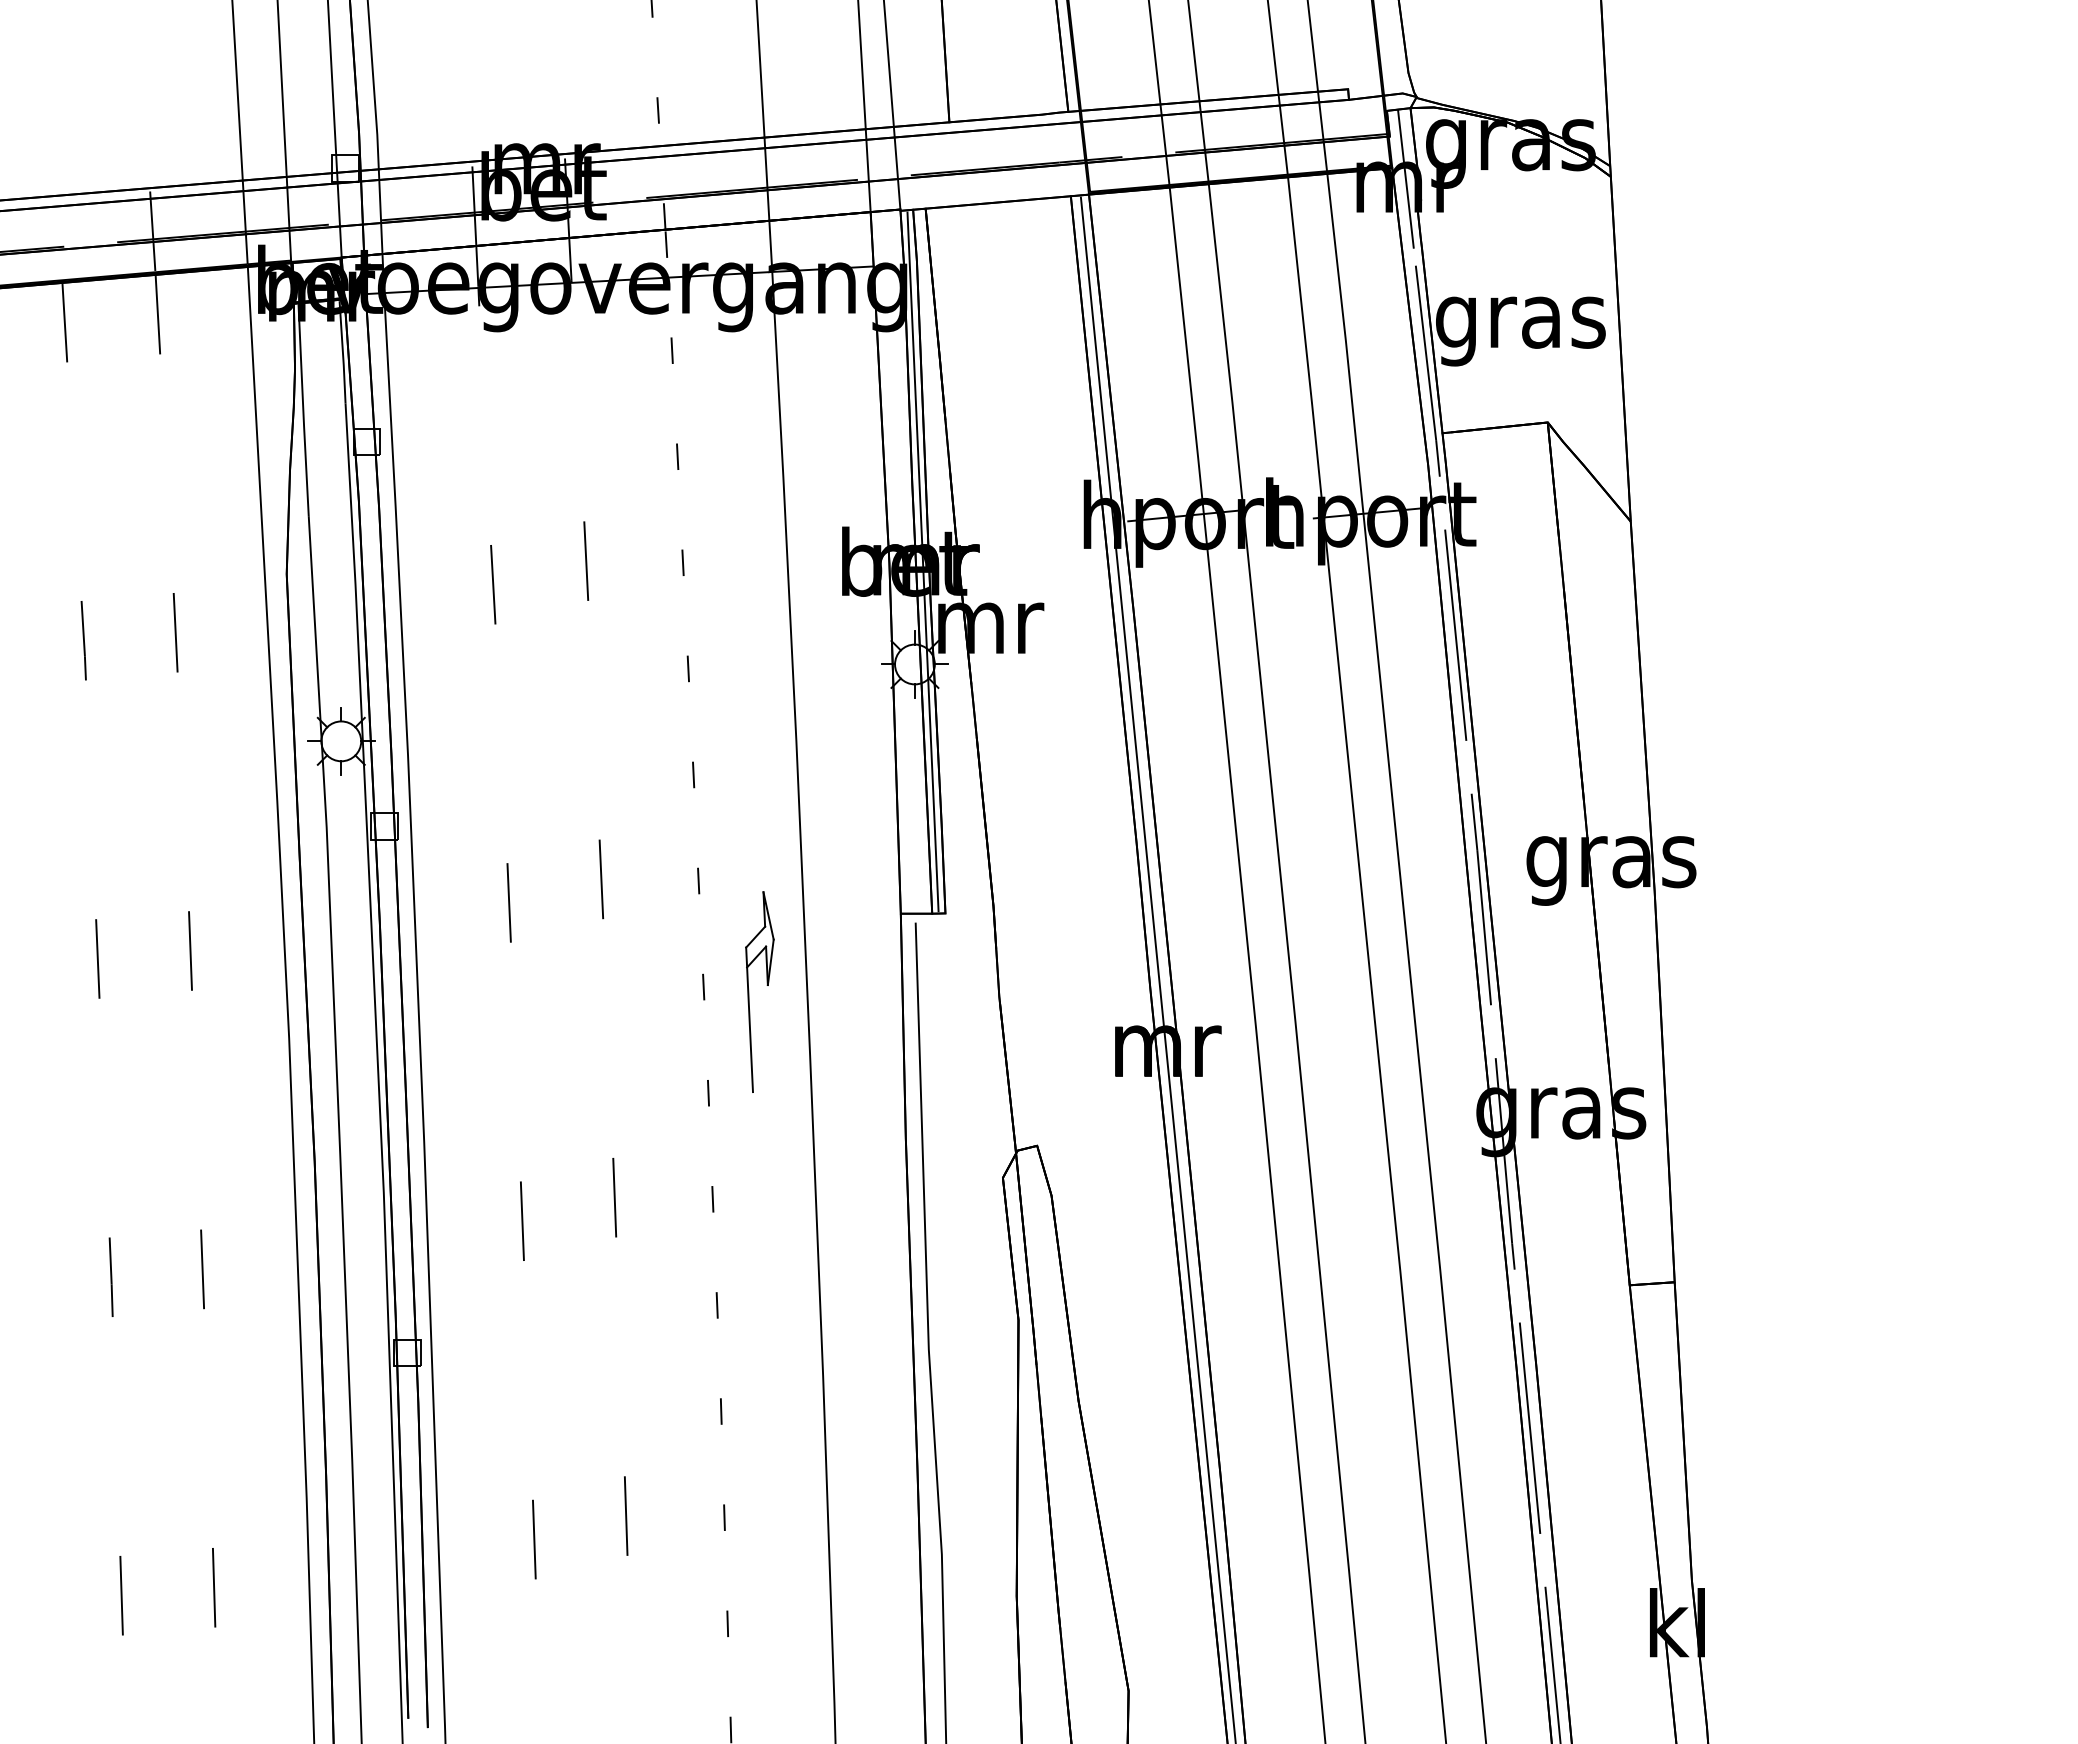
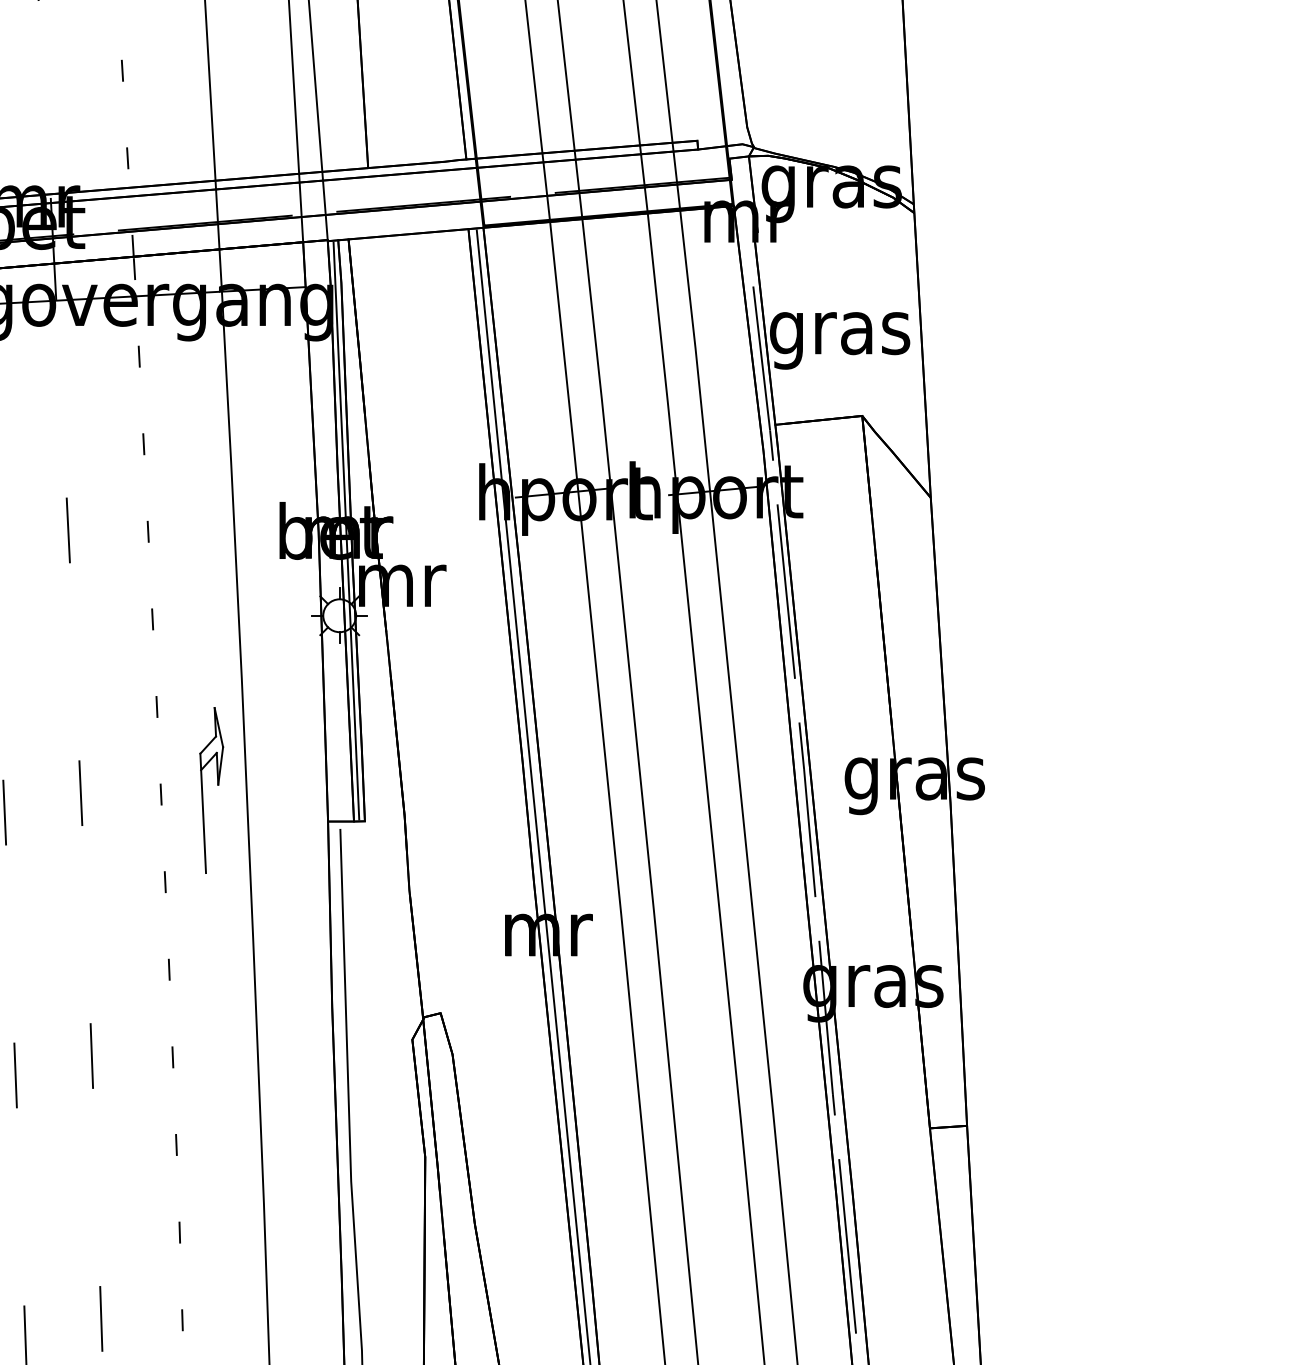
line: (1405, 178) -> (744, 214), removed
part: (766, 985) -> (217, 785), moved

